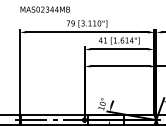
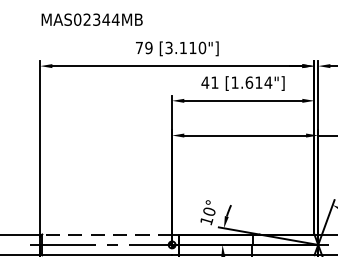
line: (52, 115) -> (106, 235), solid -> dashed

